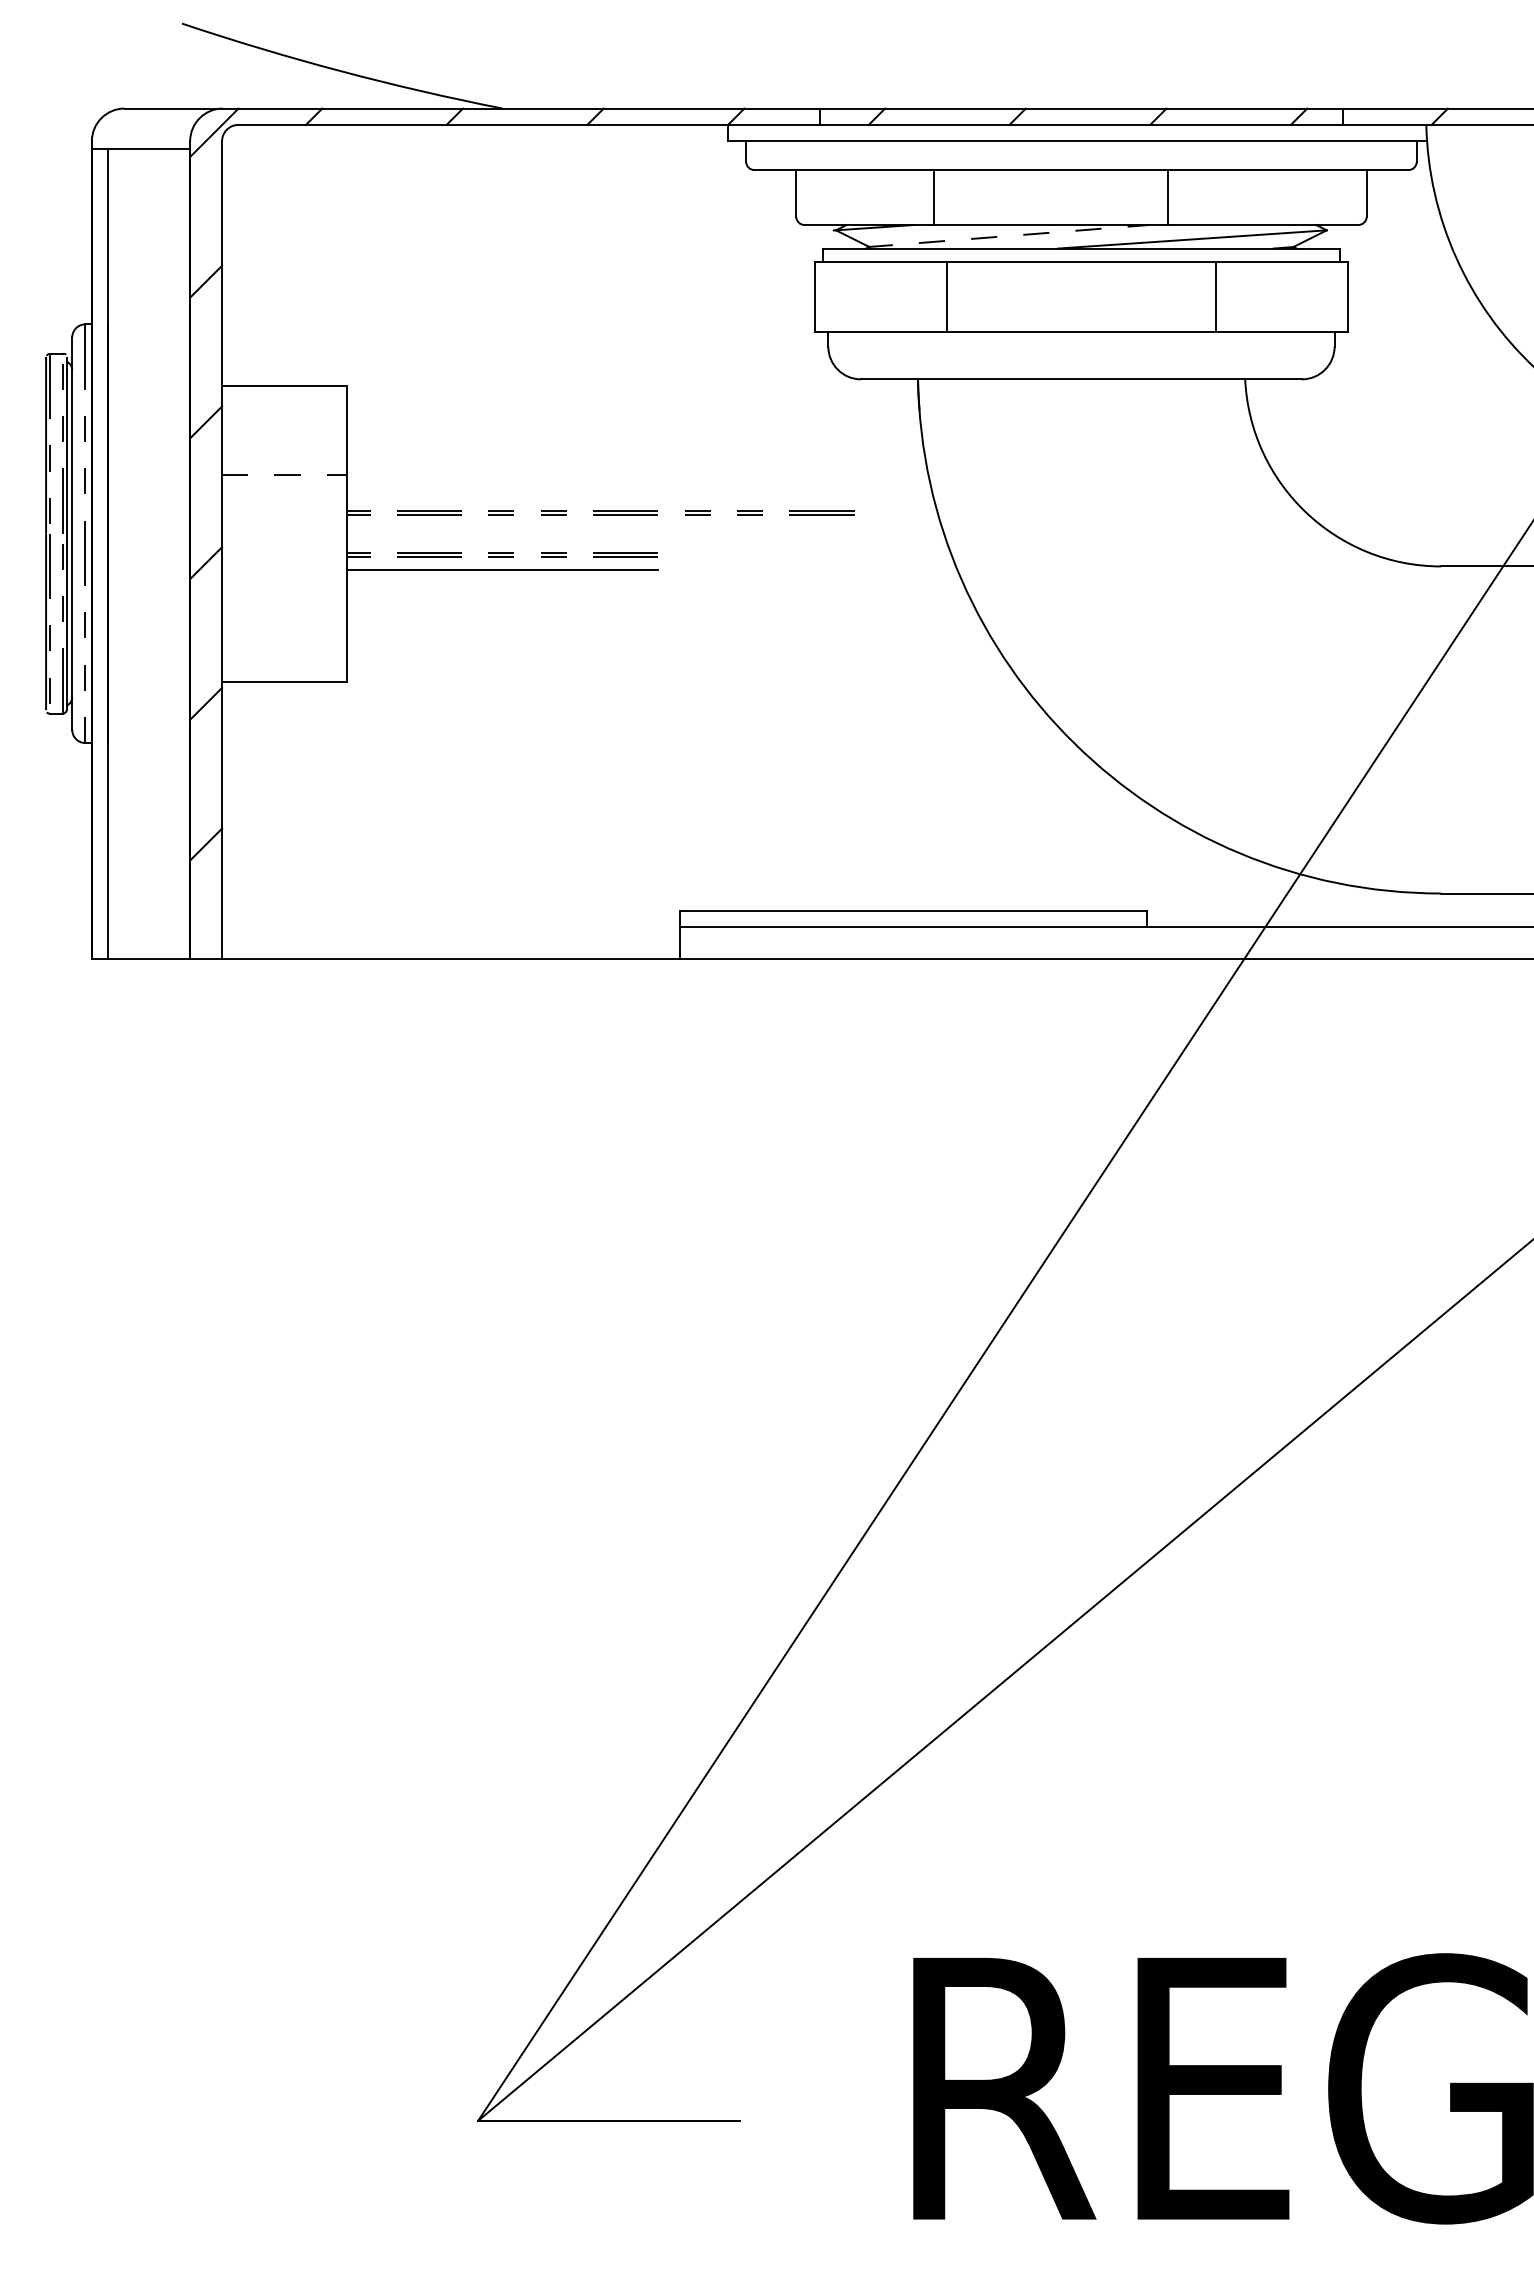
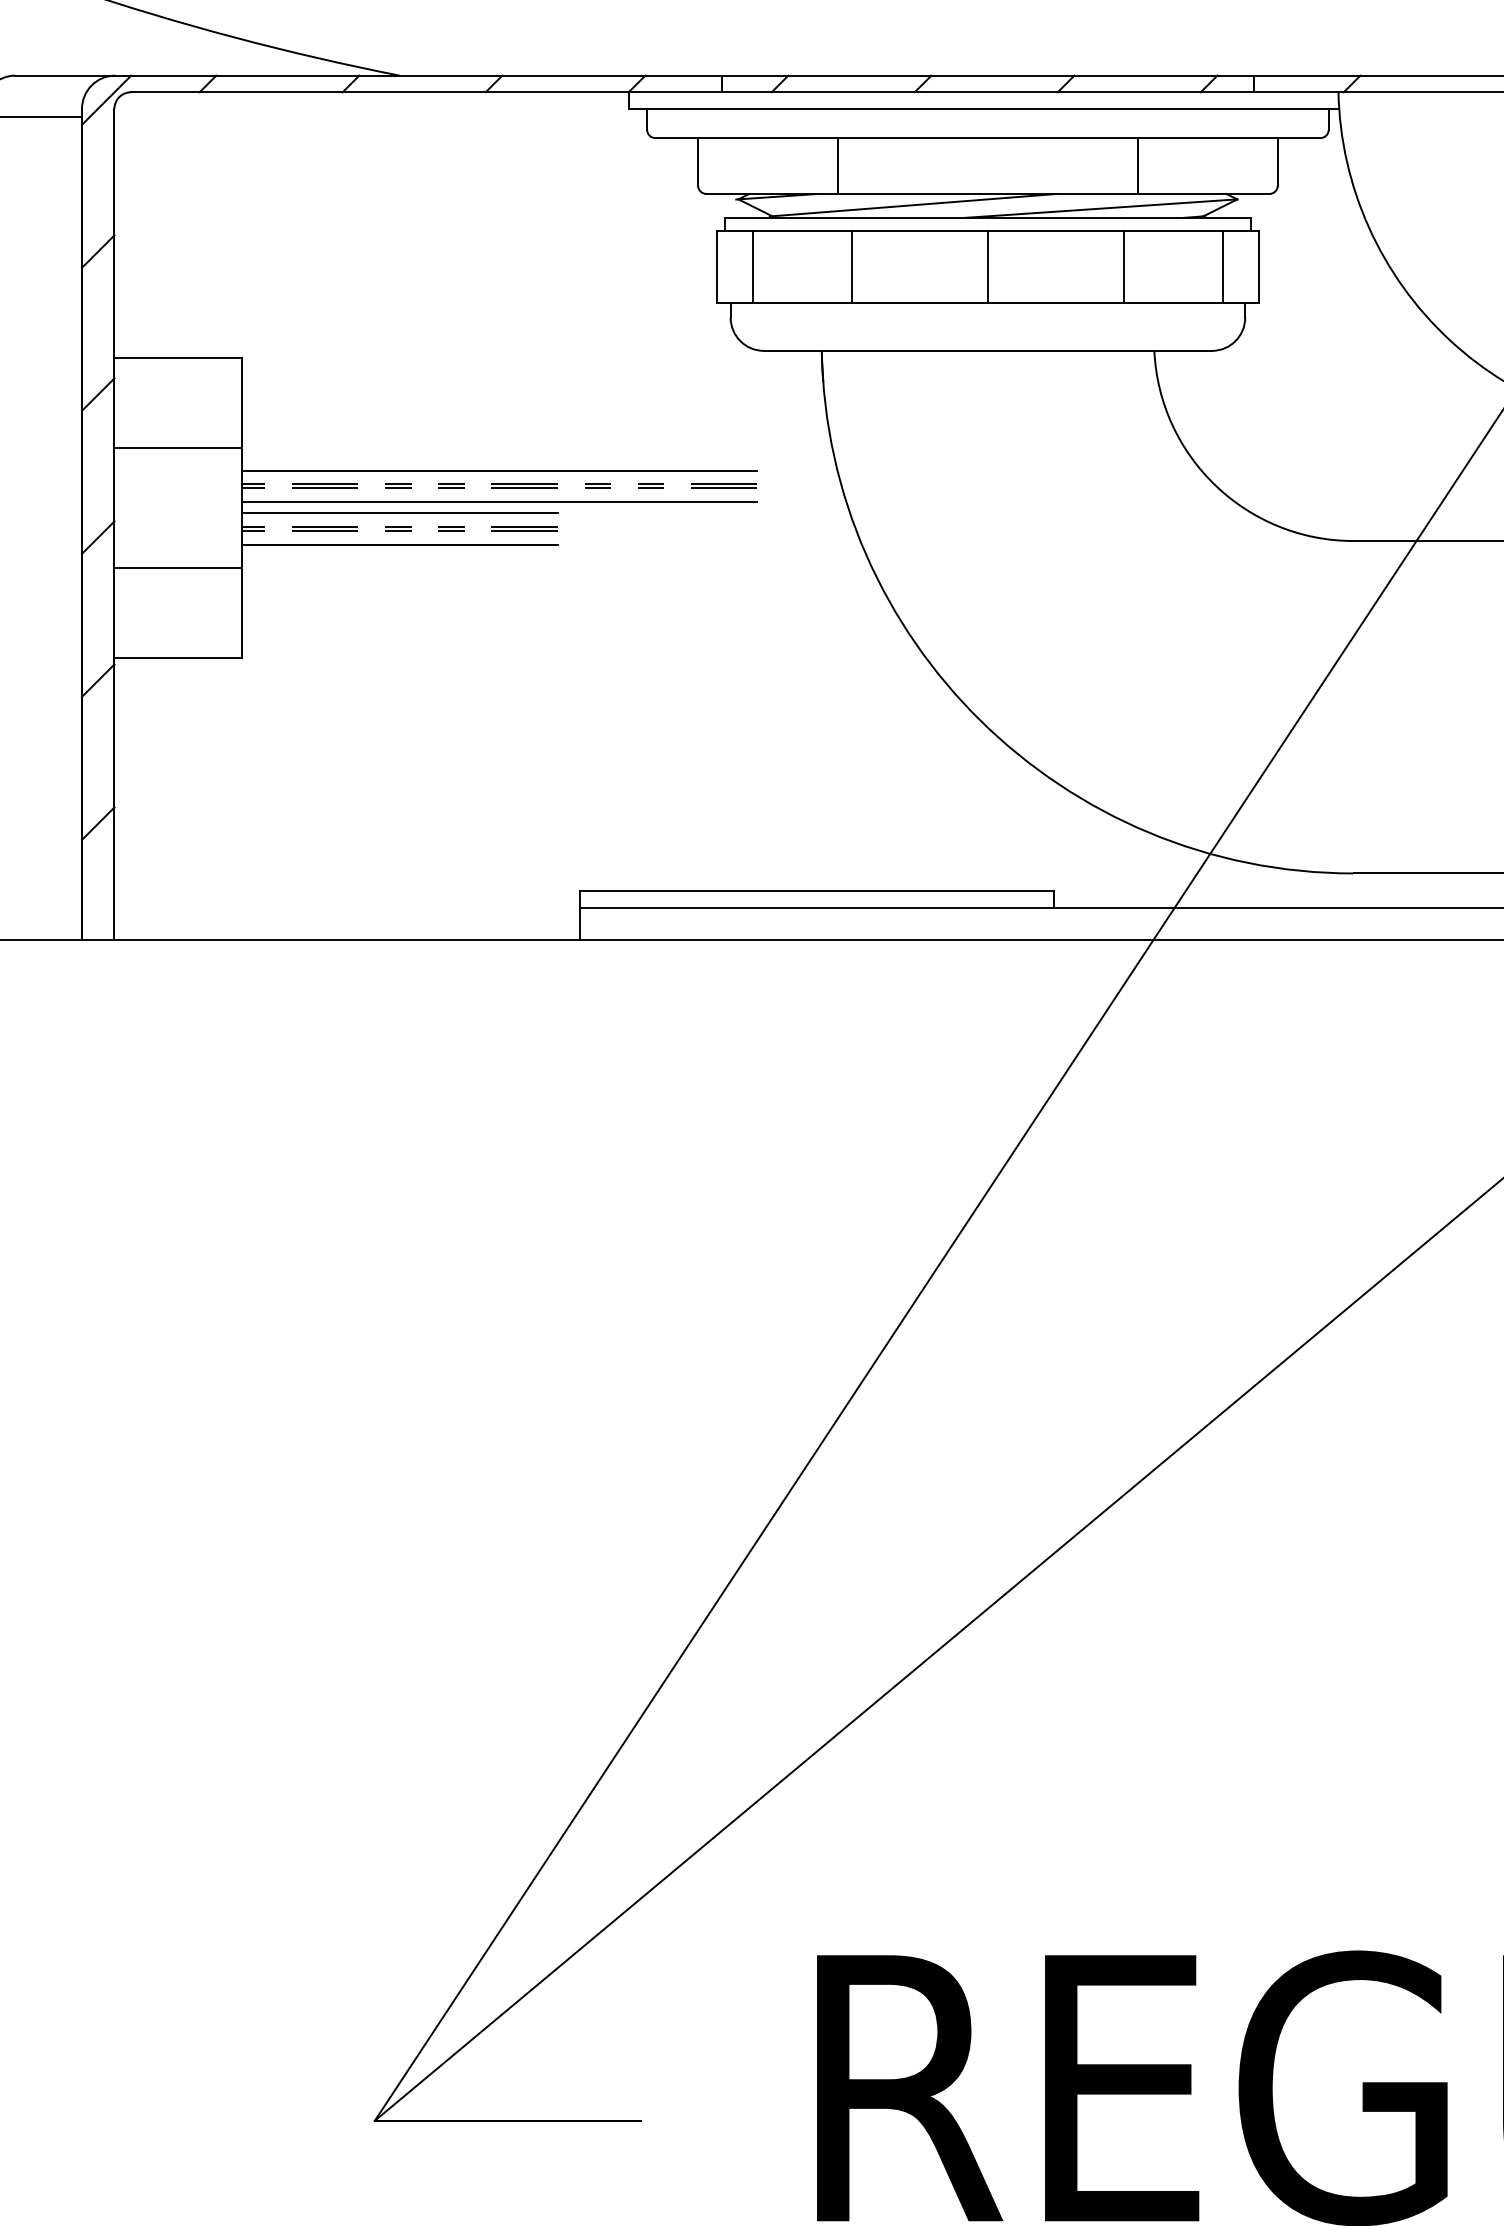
line: (1167, 197) -> (1137, 166), moved
line: (1007, 236) -> (912, 205), dashed -> solid
line: (850, 296) -> (753, 266), added
line: (1081, 296) -> (987, 266), added
line: (1312, 296) -> (1222, 266), added
line: (284, 474) -> (177, 447), dashed -> solid
line: (600, 497) -> (499, 470), added
line: (600, 528) -> (499, 502), added
line: (502, 538) -> (399, 512), added
line: (284, 592) -> (177, 567), added

